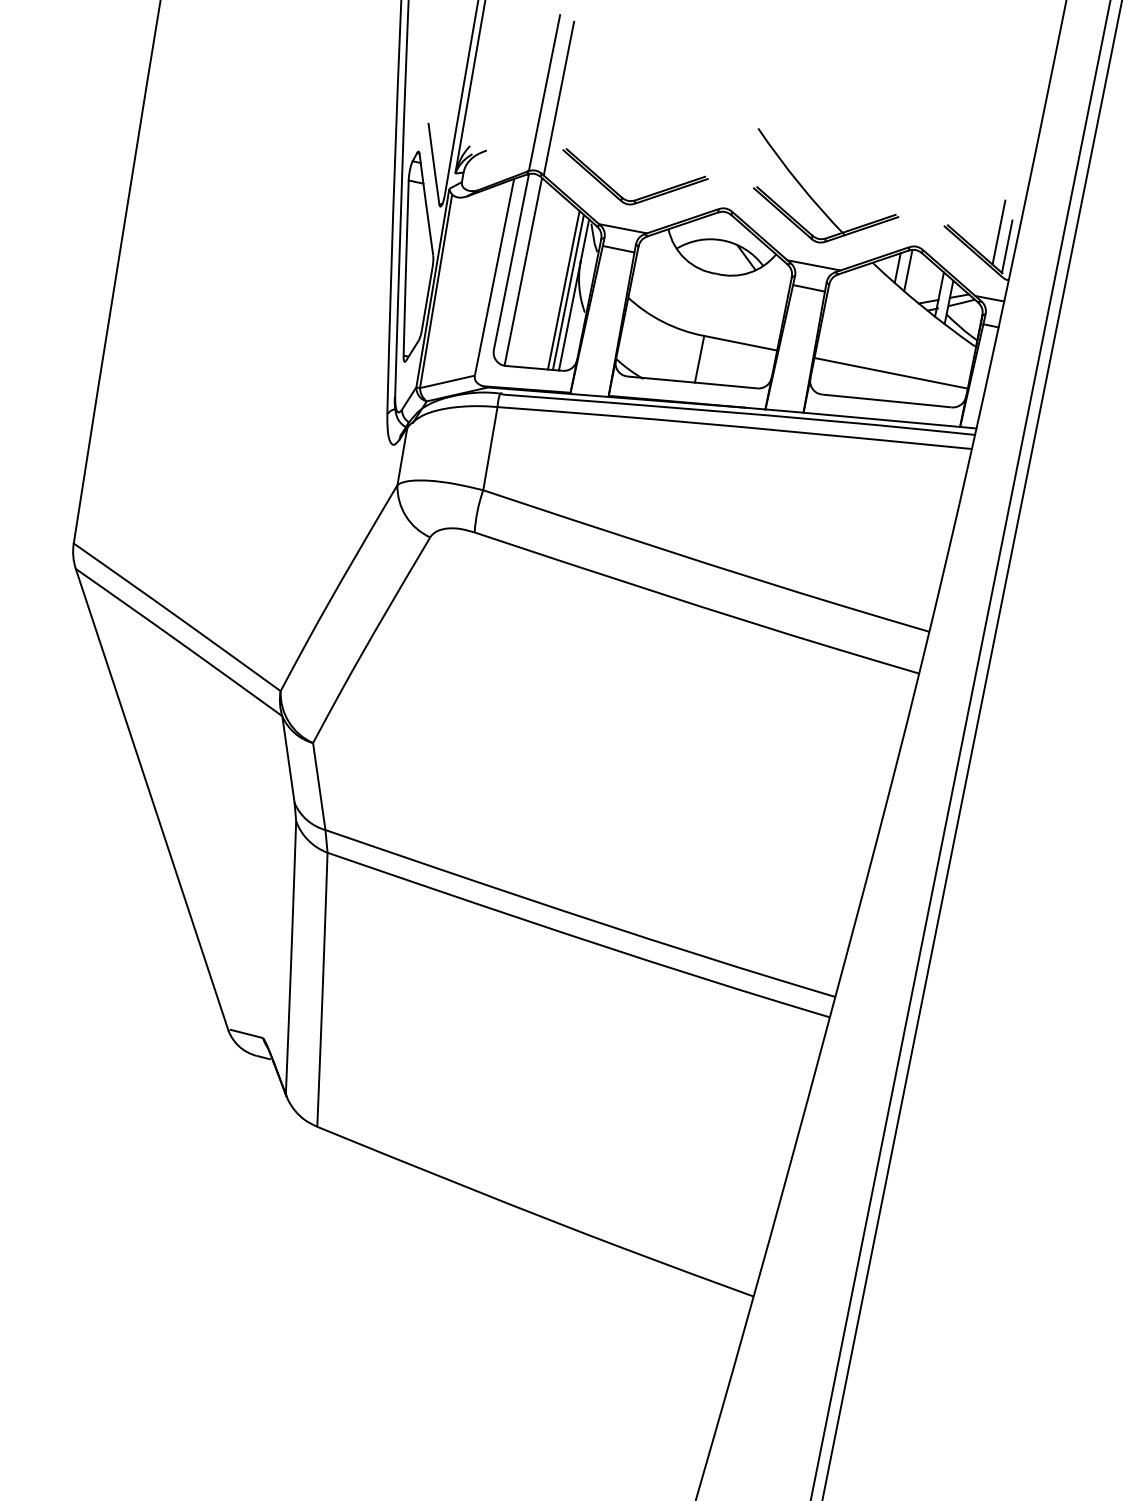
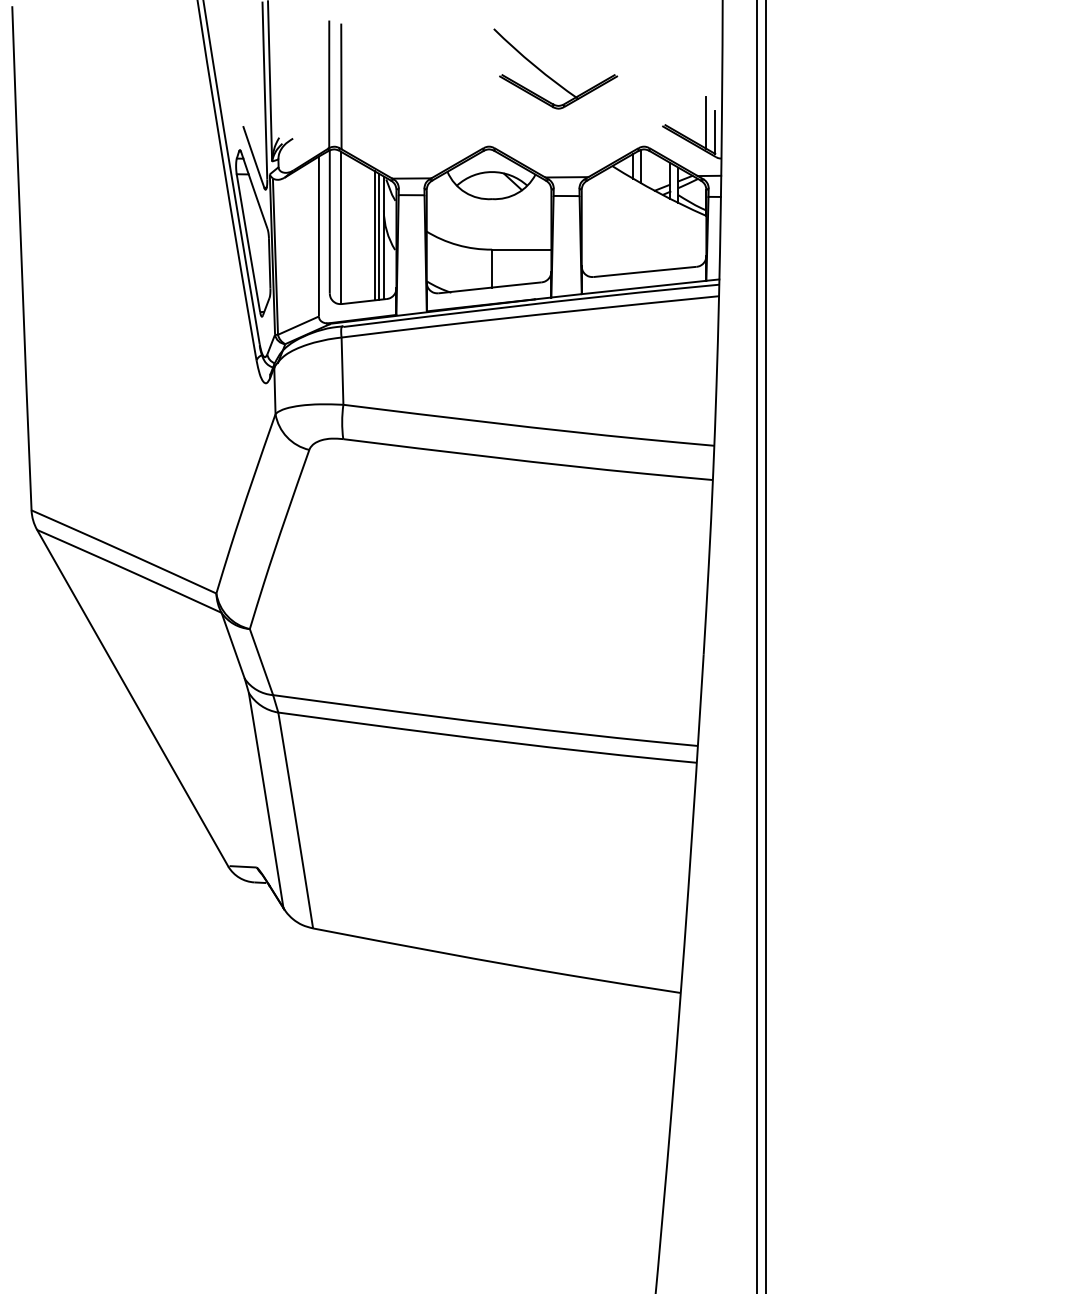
part: (621, 195) -> (405, 152), removed
part: (817, 202) -> (551, 77), moved
line: (890, 372) -> (643, 249), removed

